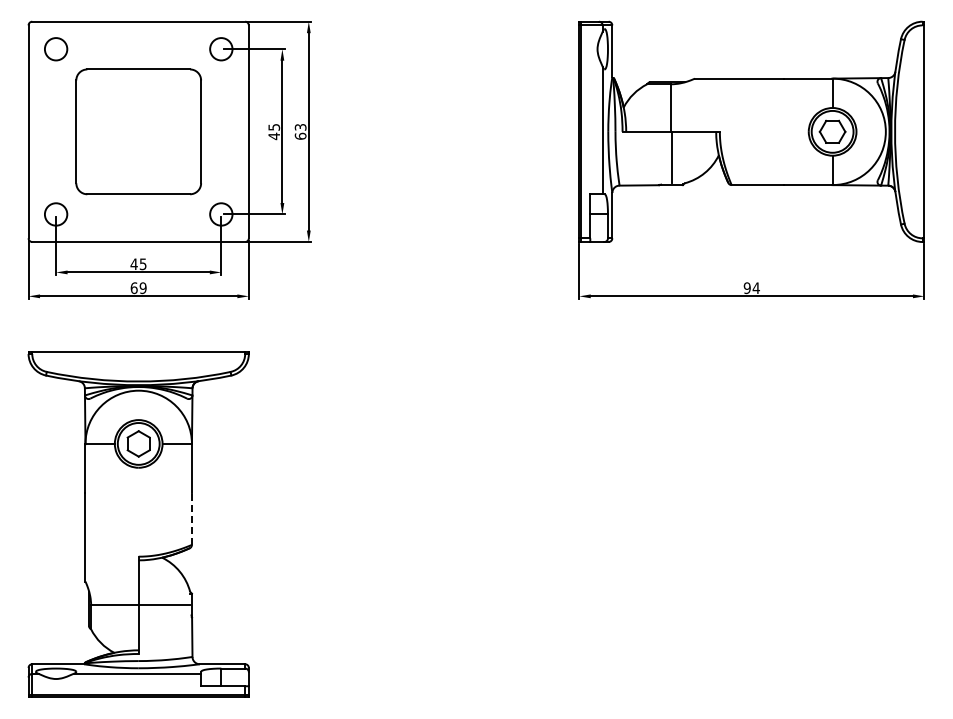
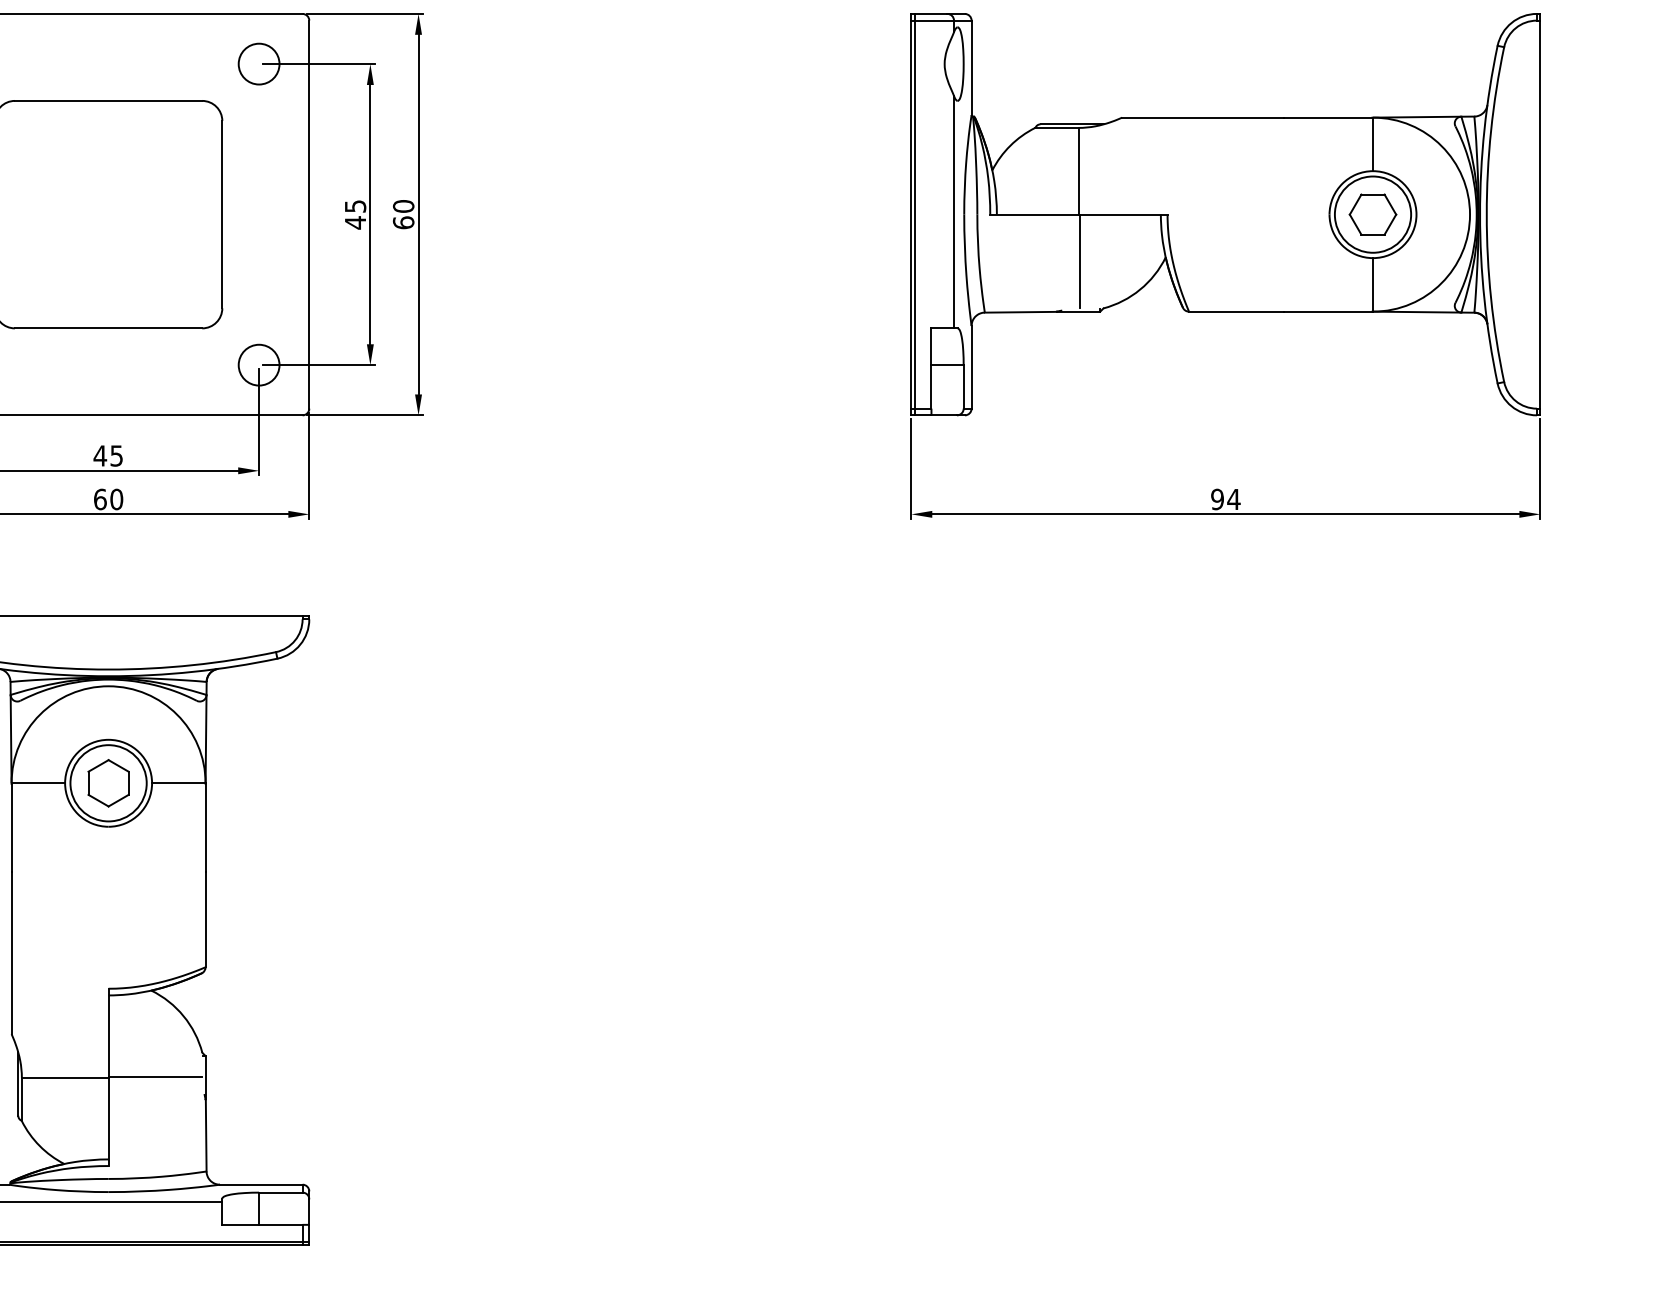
text: (300, 126) -> (403, 204), 63 -> 60
text: (142, 287) -> (115, 498), 69 -> 60
line: (191, 518) -> (204, 919), dashed -> solid

